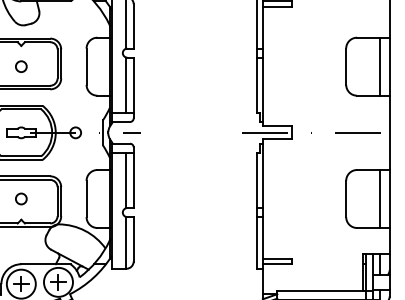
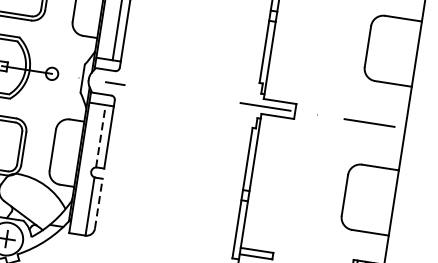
line: (380, 66) -> (406, 52), removed
line: (126, 180) -> (100, 136), solid -> dashed
line: (380, 199) -> (383, 201), removed
line: (133, 238) -> (98, 202), solid -> dashed

